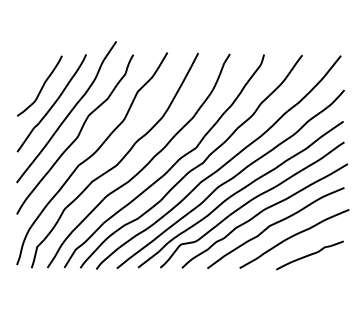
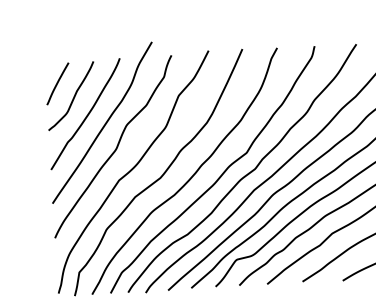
line: (27, 73) -> (56, 83), added

